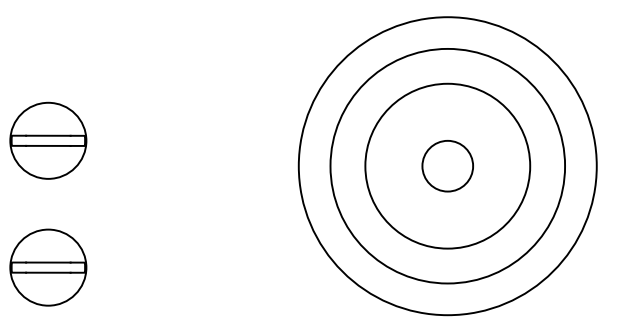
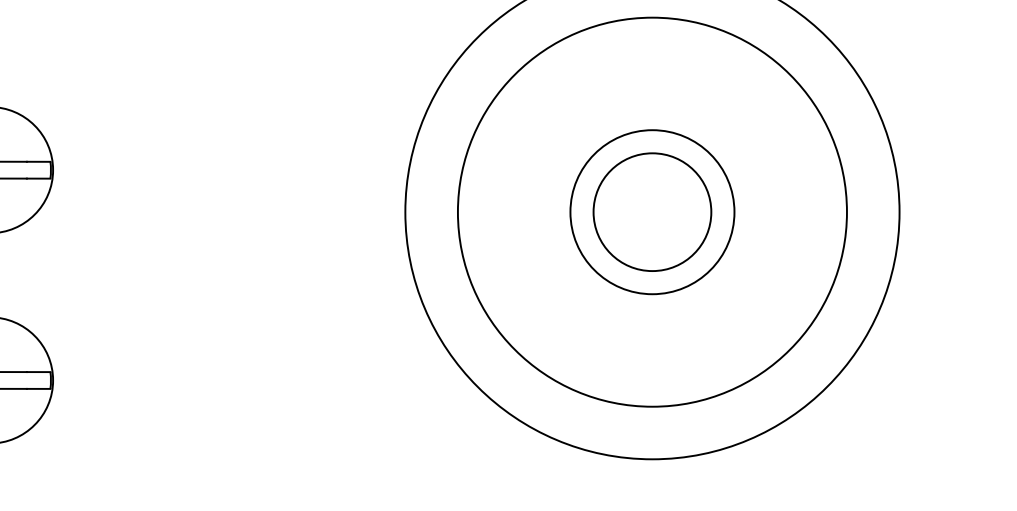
circle: (447, 165) -> (651, 211), size x0.6
circle: (447, 165) -> (651, 211), size x1.4

